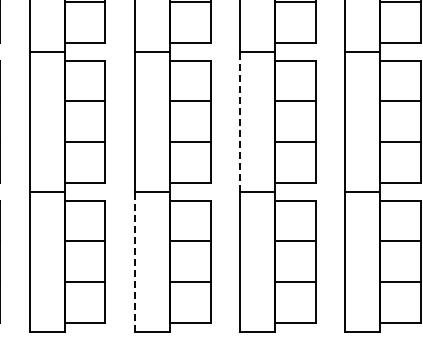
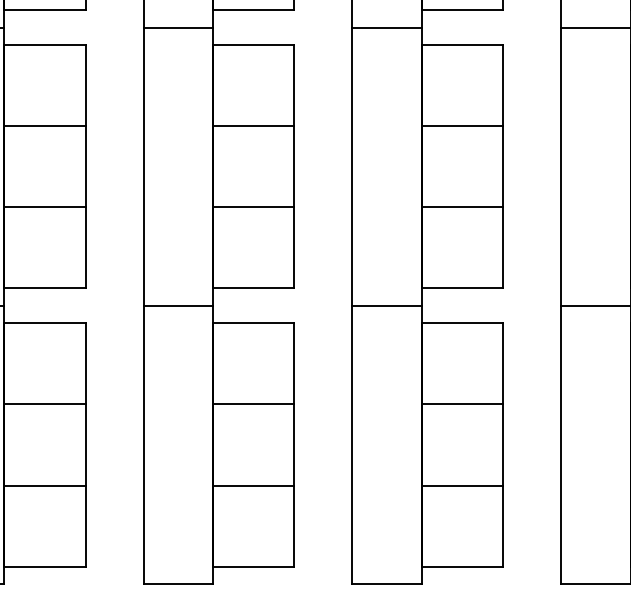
line: (239, 121) -> (351, 166), dashed -> solid
line: (134, 261) -> (143, 444), dashed -> solid

